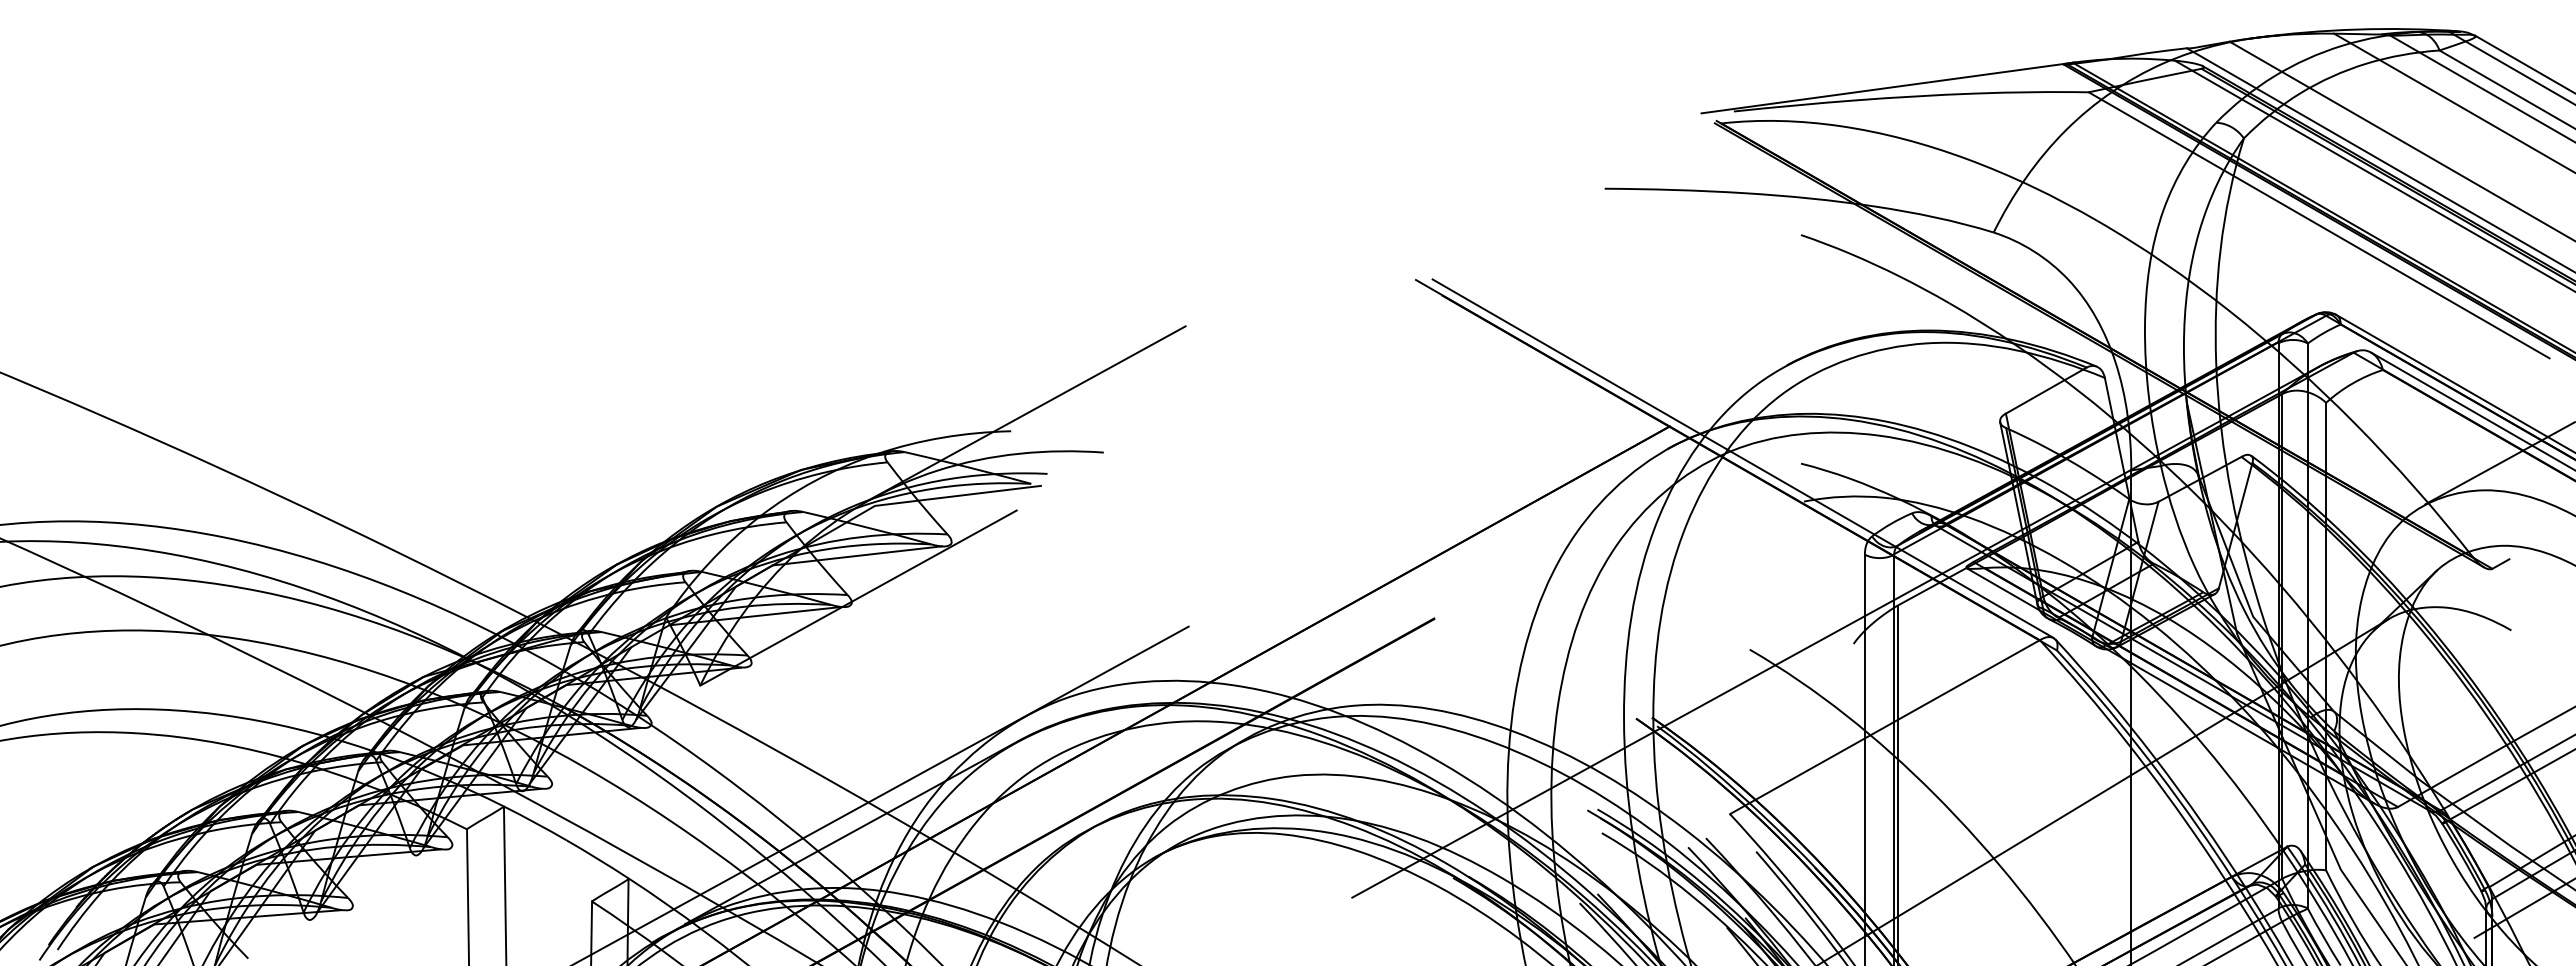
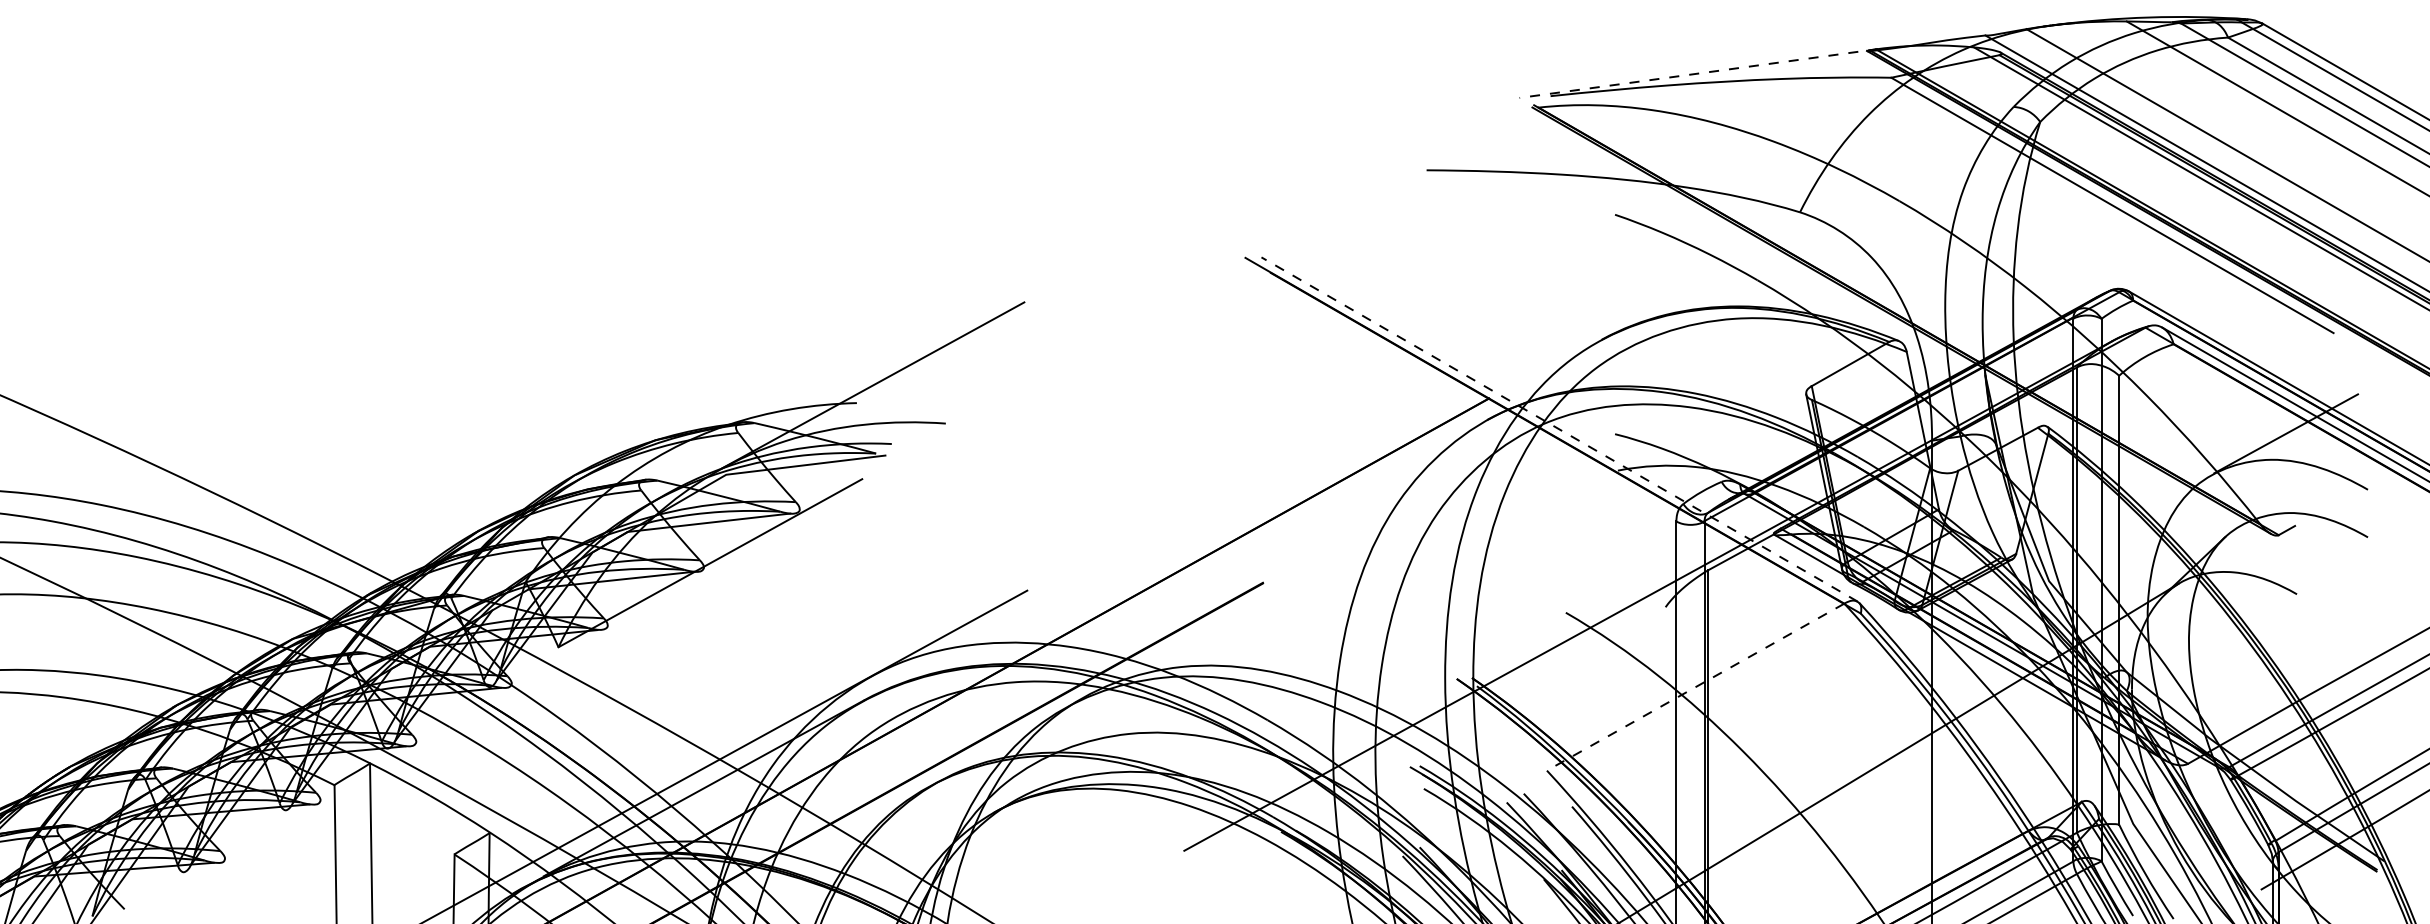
line: (1888, 87) -> (1699, 73), solid -> dashed
line: (1743, 458) -> (1559, 429), solid -> dashed
line: (1884, 727) -> (1695, 687), solid -> dashed

